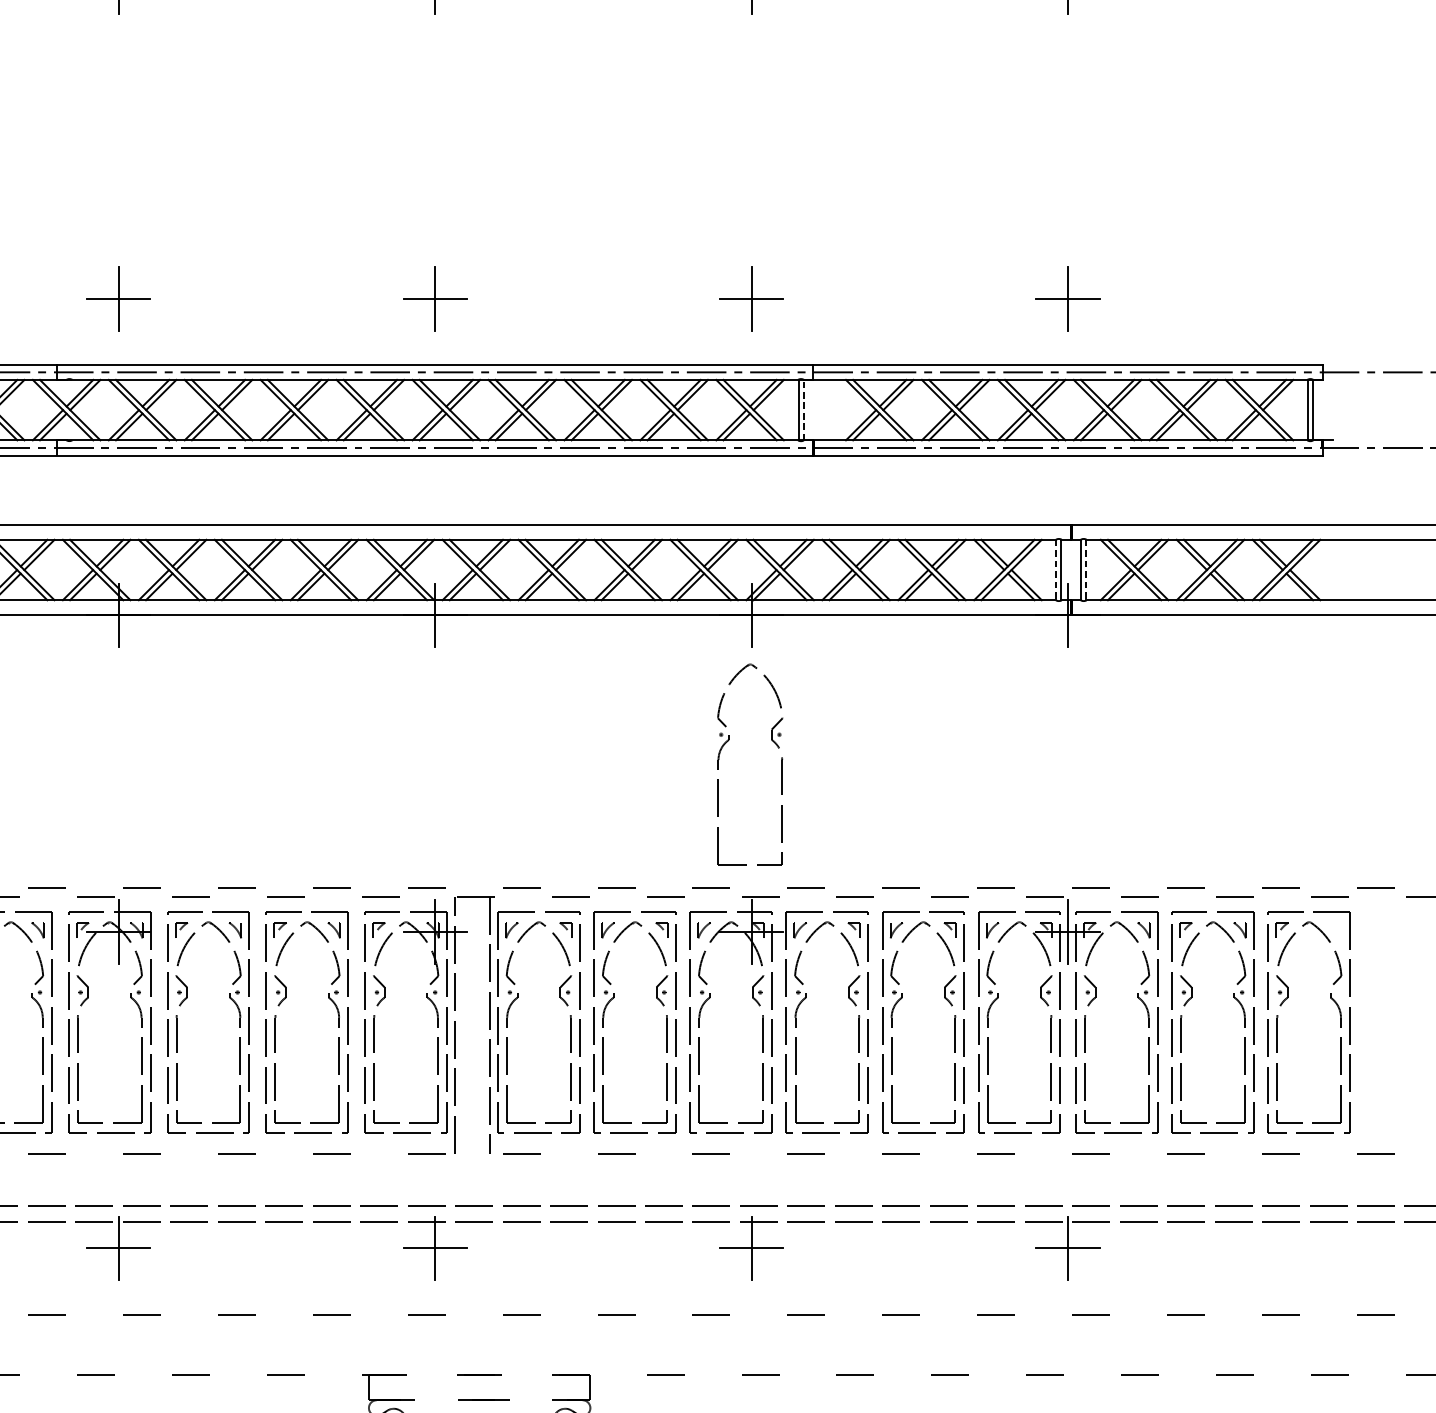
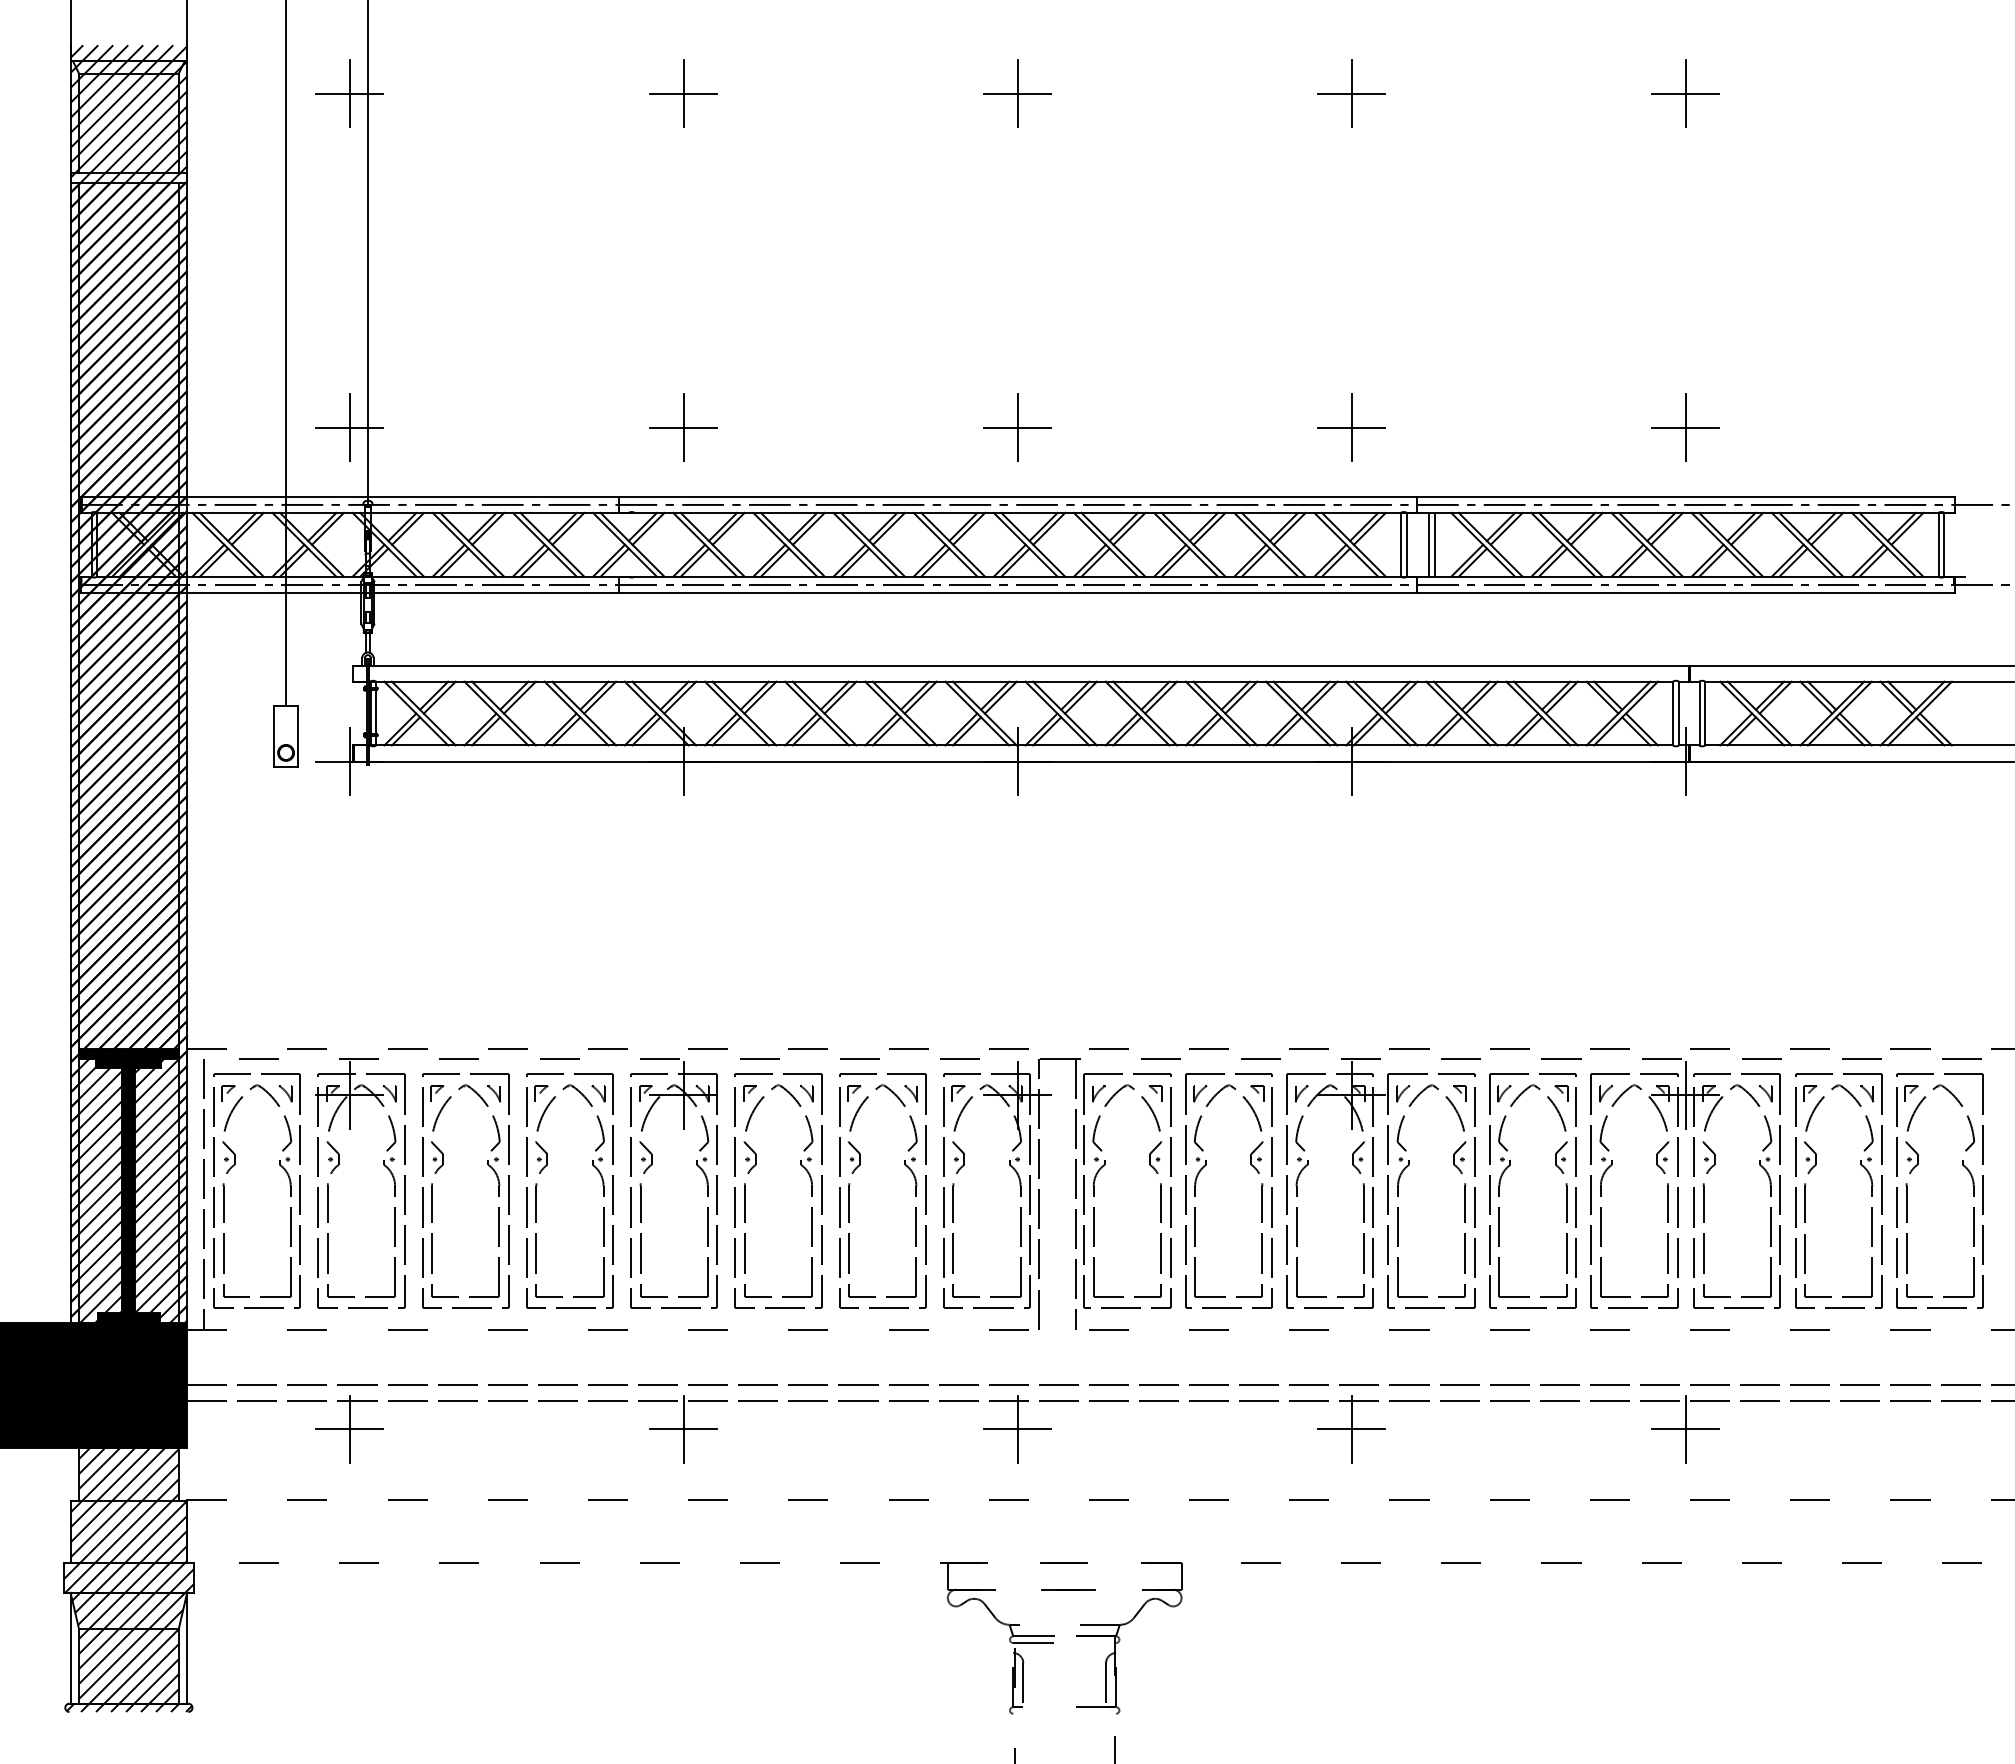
line: (803, 409) -> (1406, 544), dashed -> solid
line: (825, 409) -> (1429, 544), added
line: (830, 409) -> (1434, 544), added
line: (1056, 569) -> (1673, 713), dashed -> solid
line: (1085, 569) -> (1704, 713), dashed -> solid
part: (719, 764) -> (1317, 918), removed

